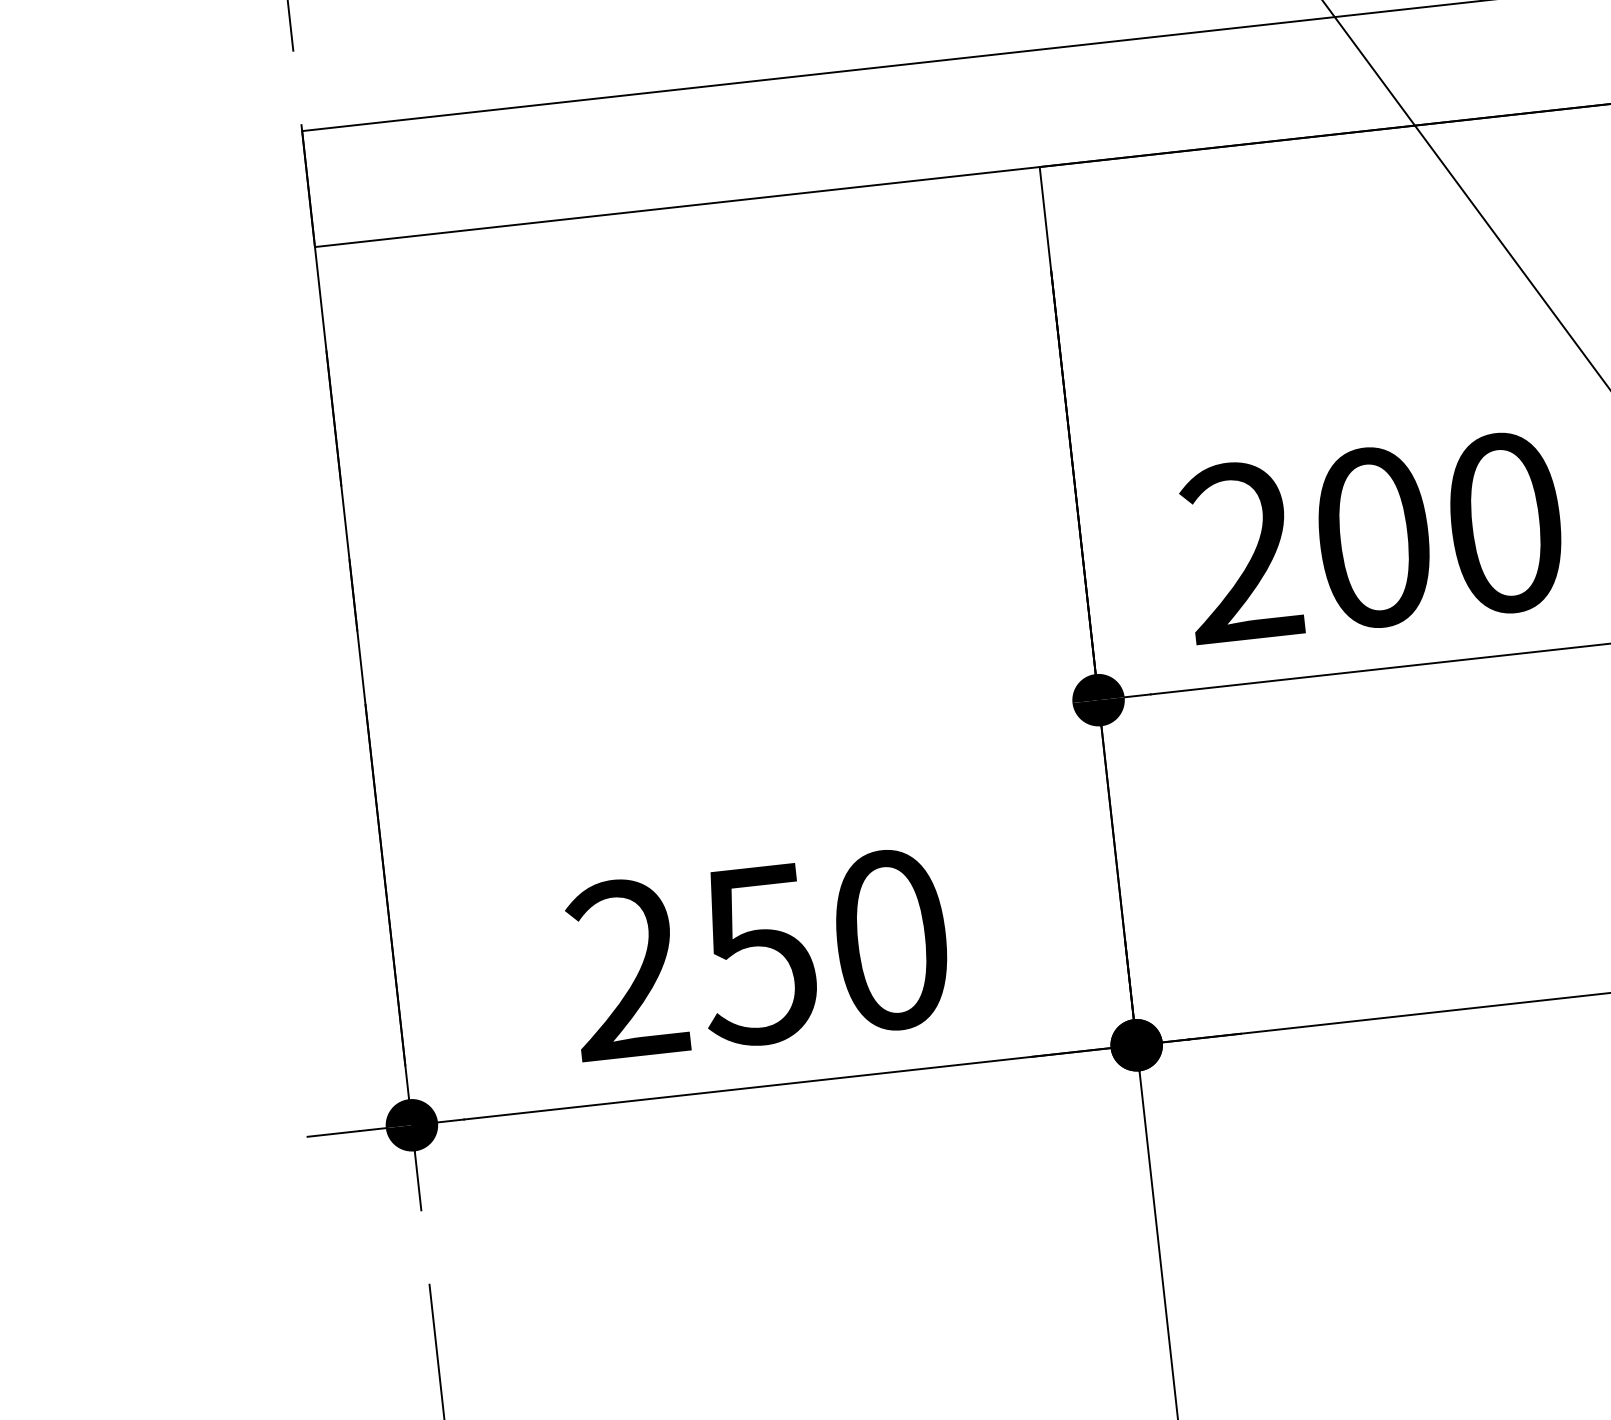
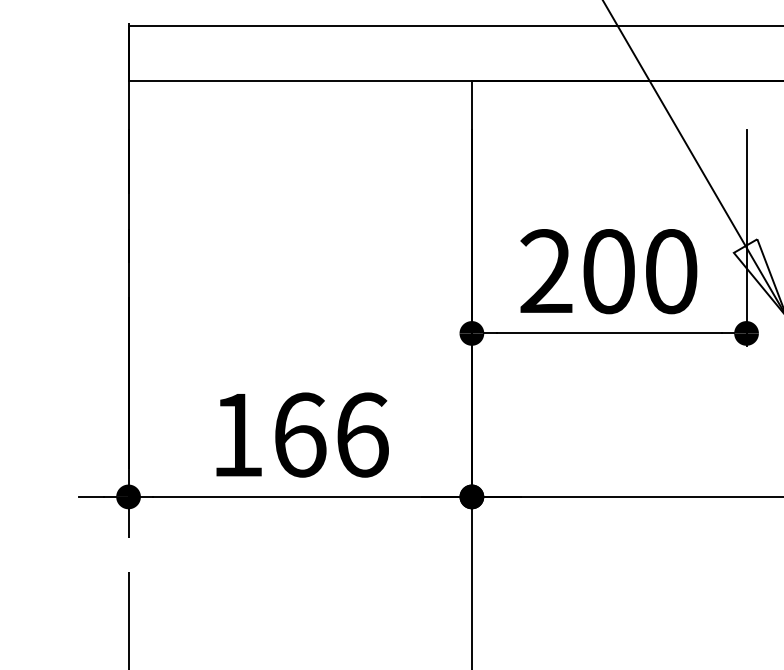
text: (758, 953) -> (299, 434), 250 -> 166

